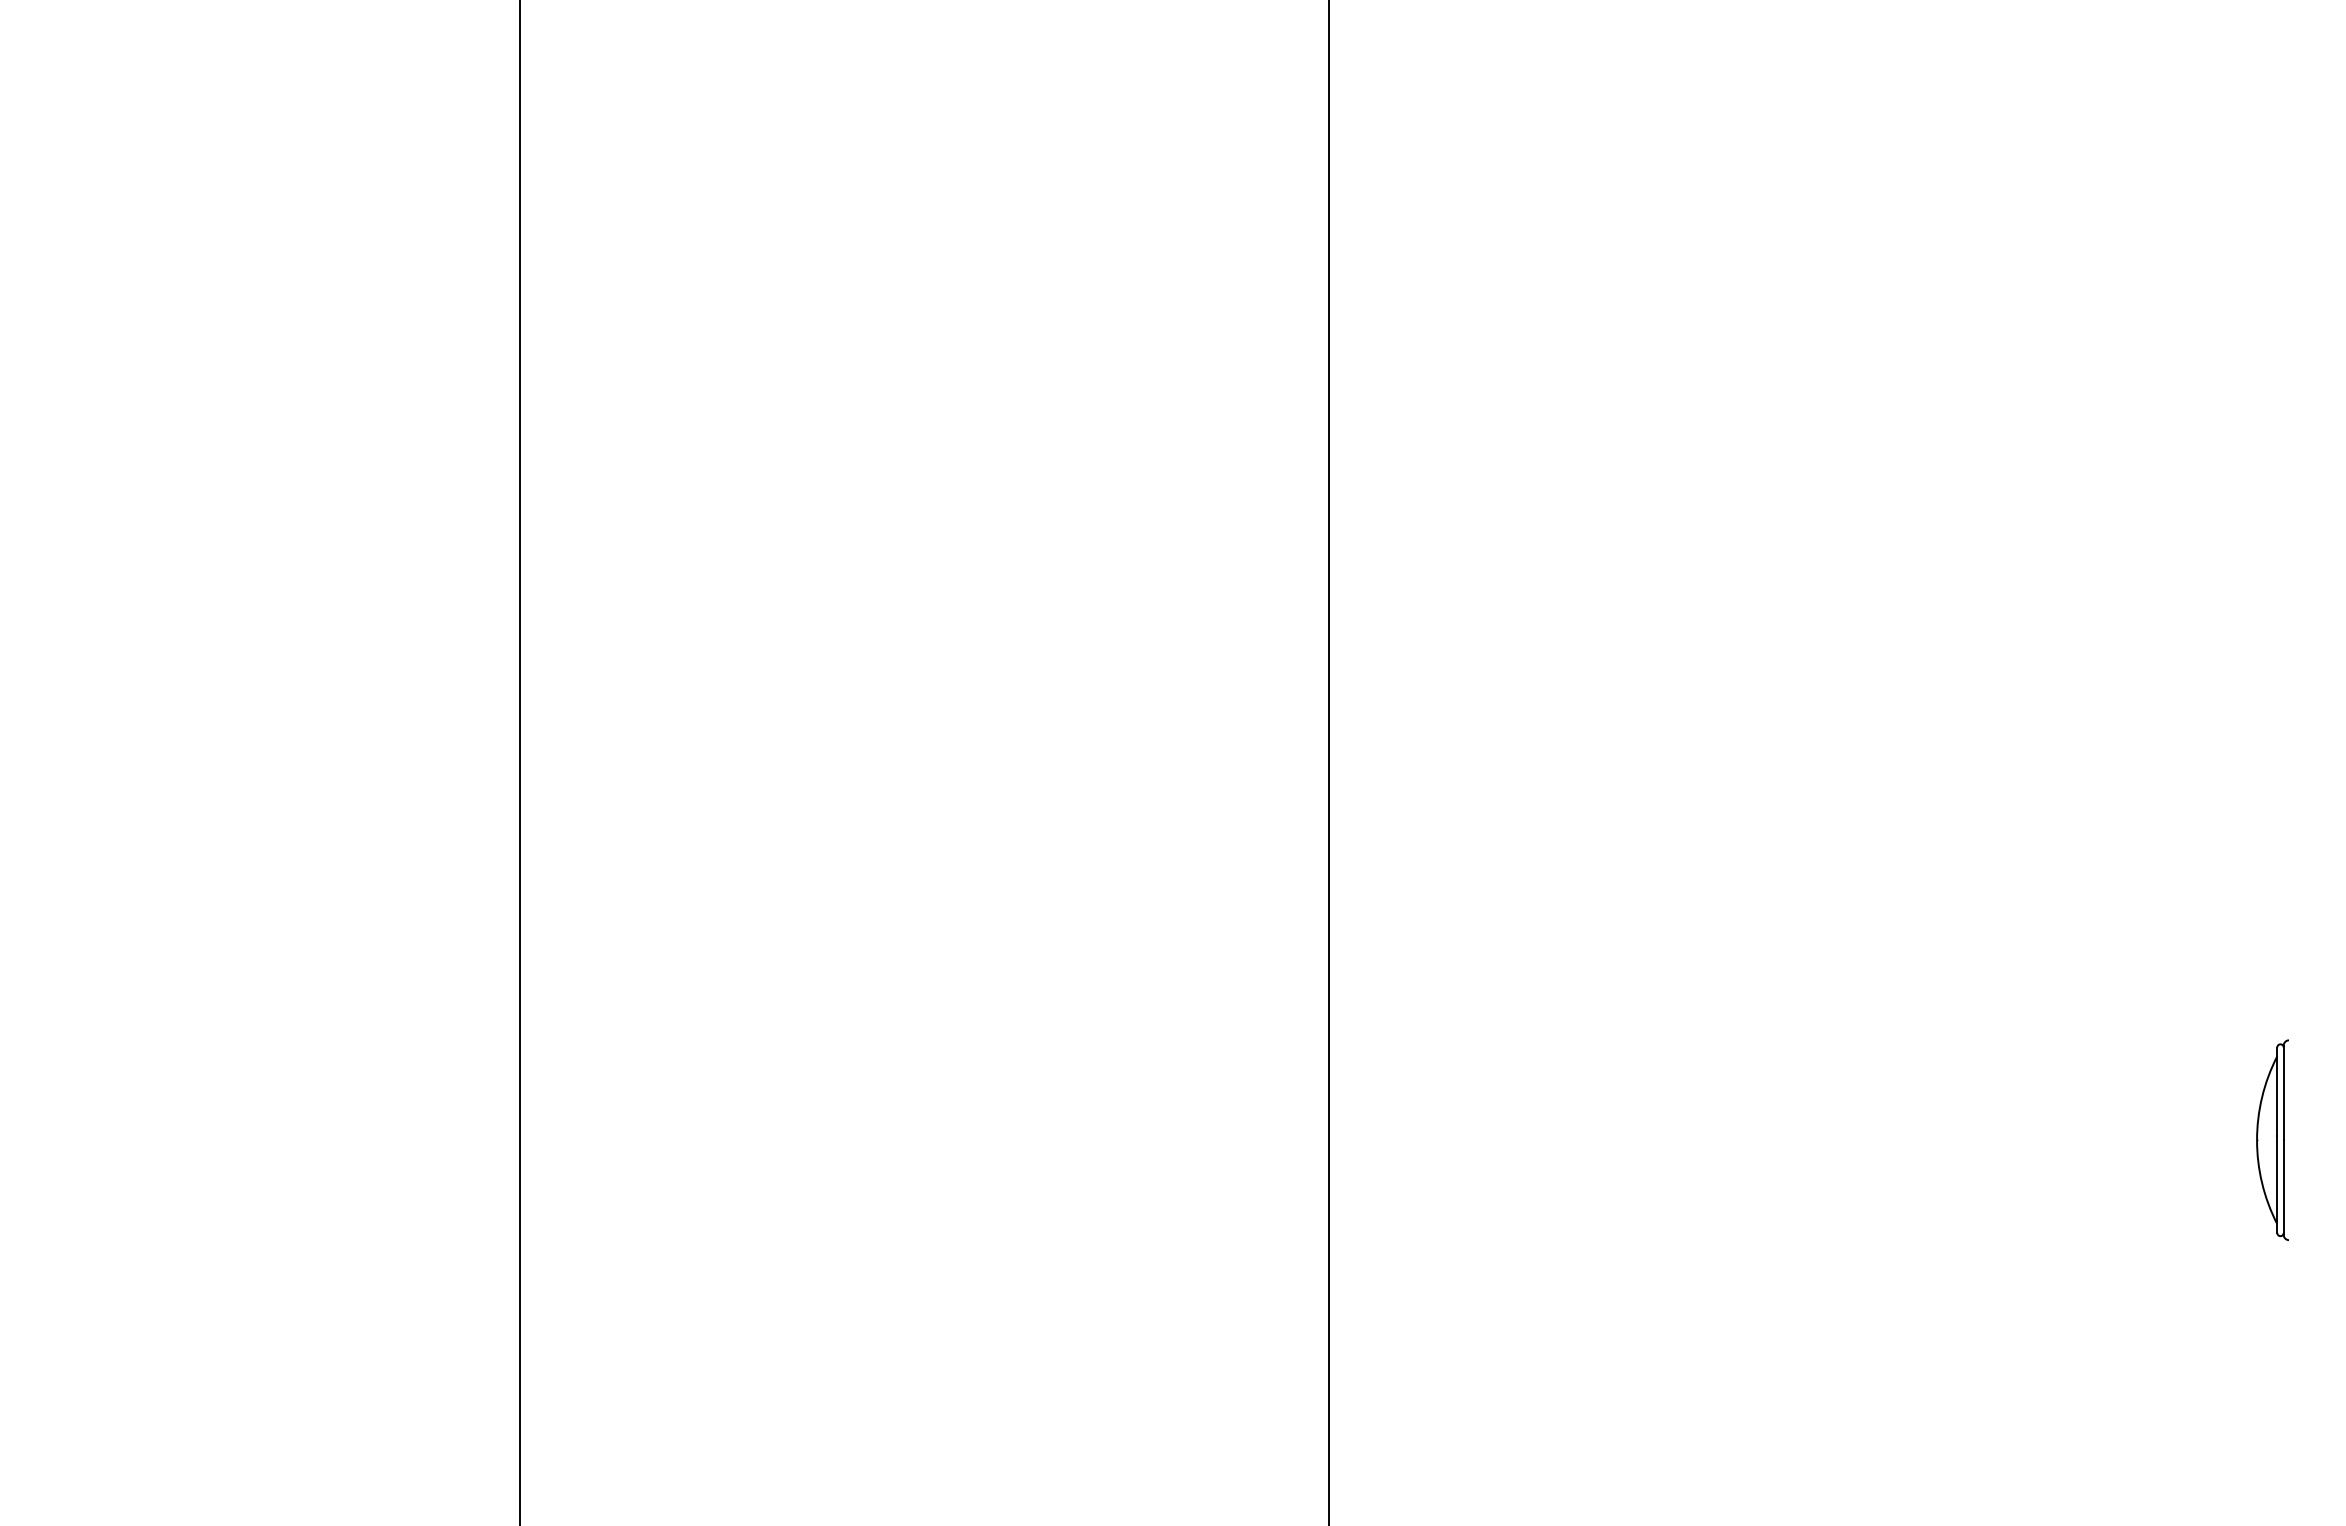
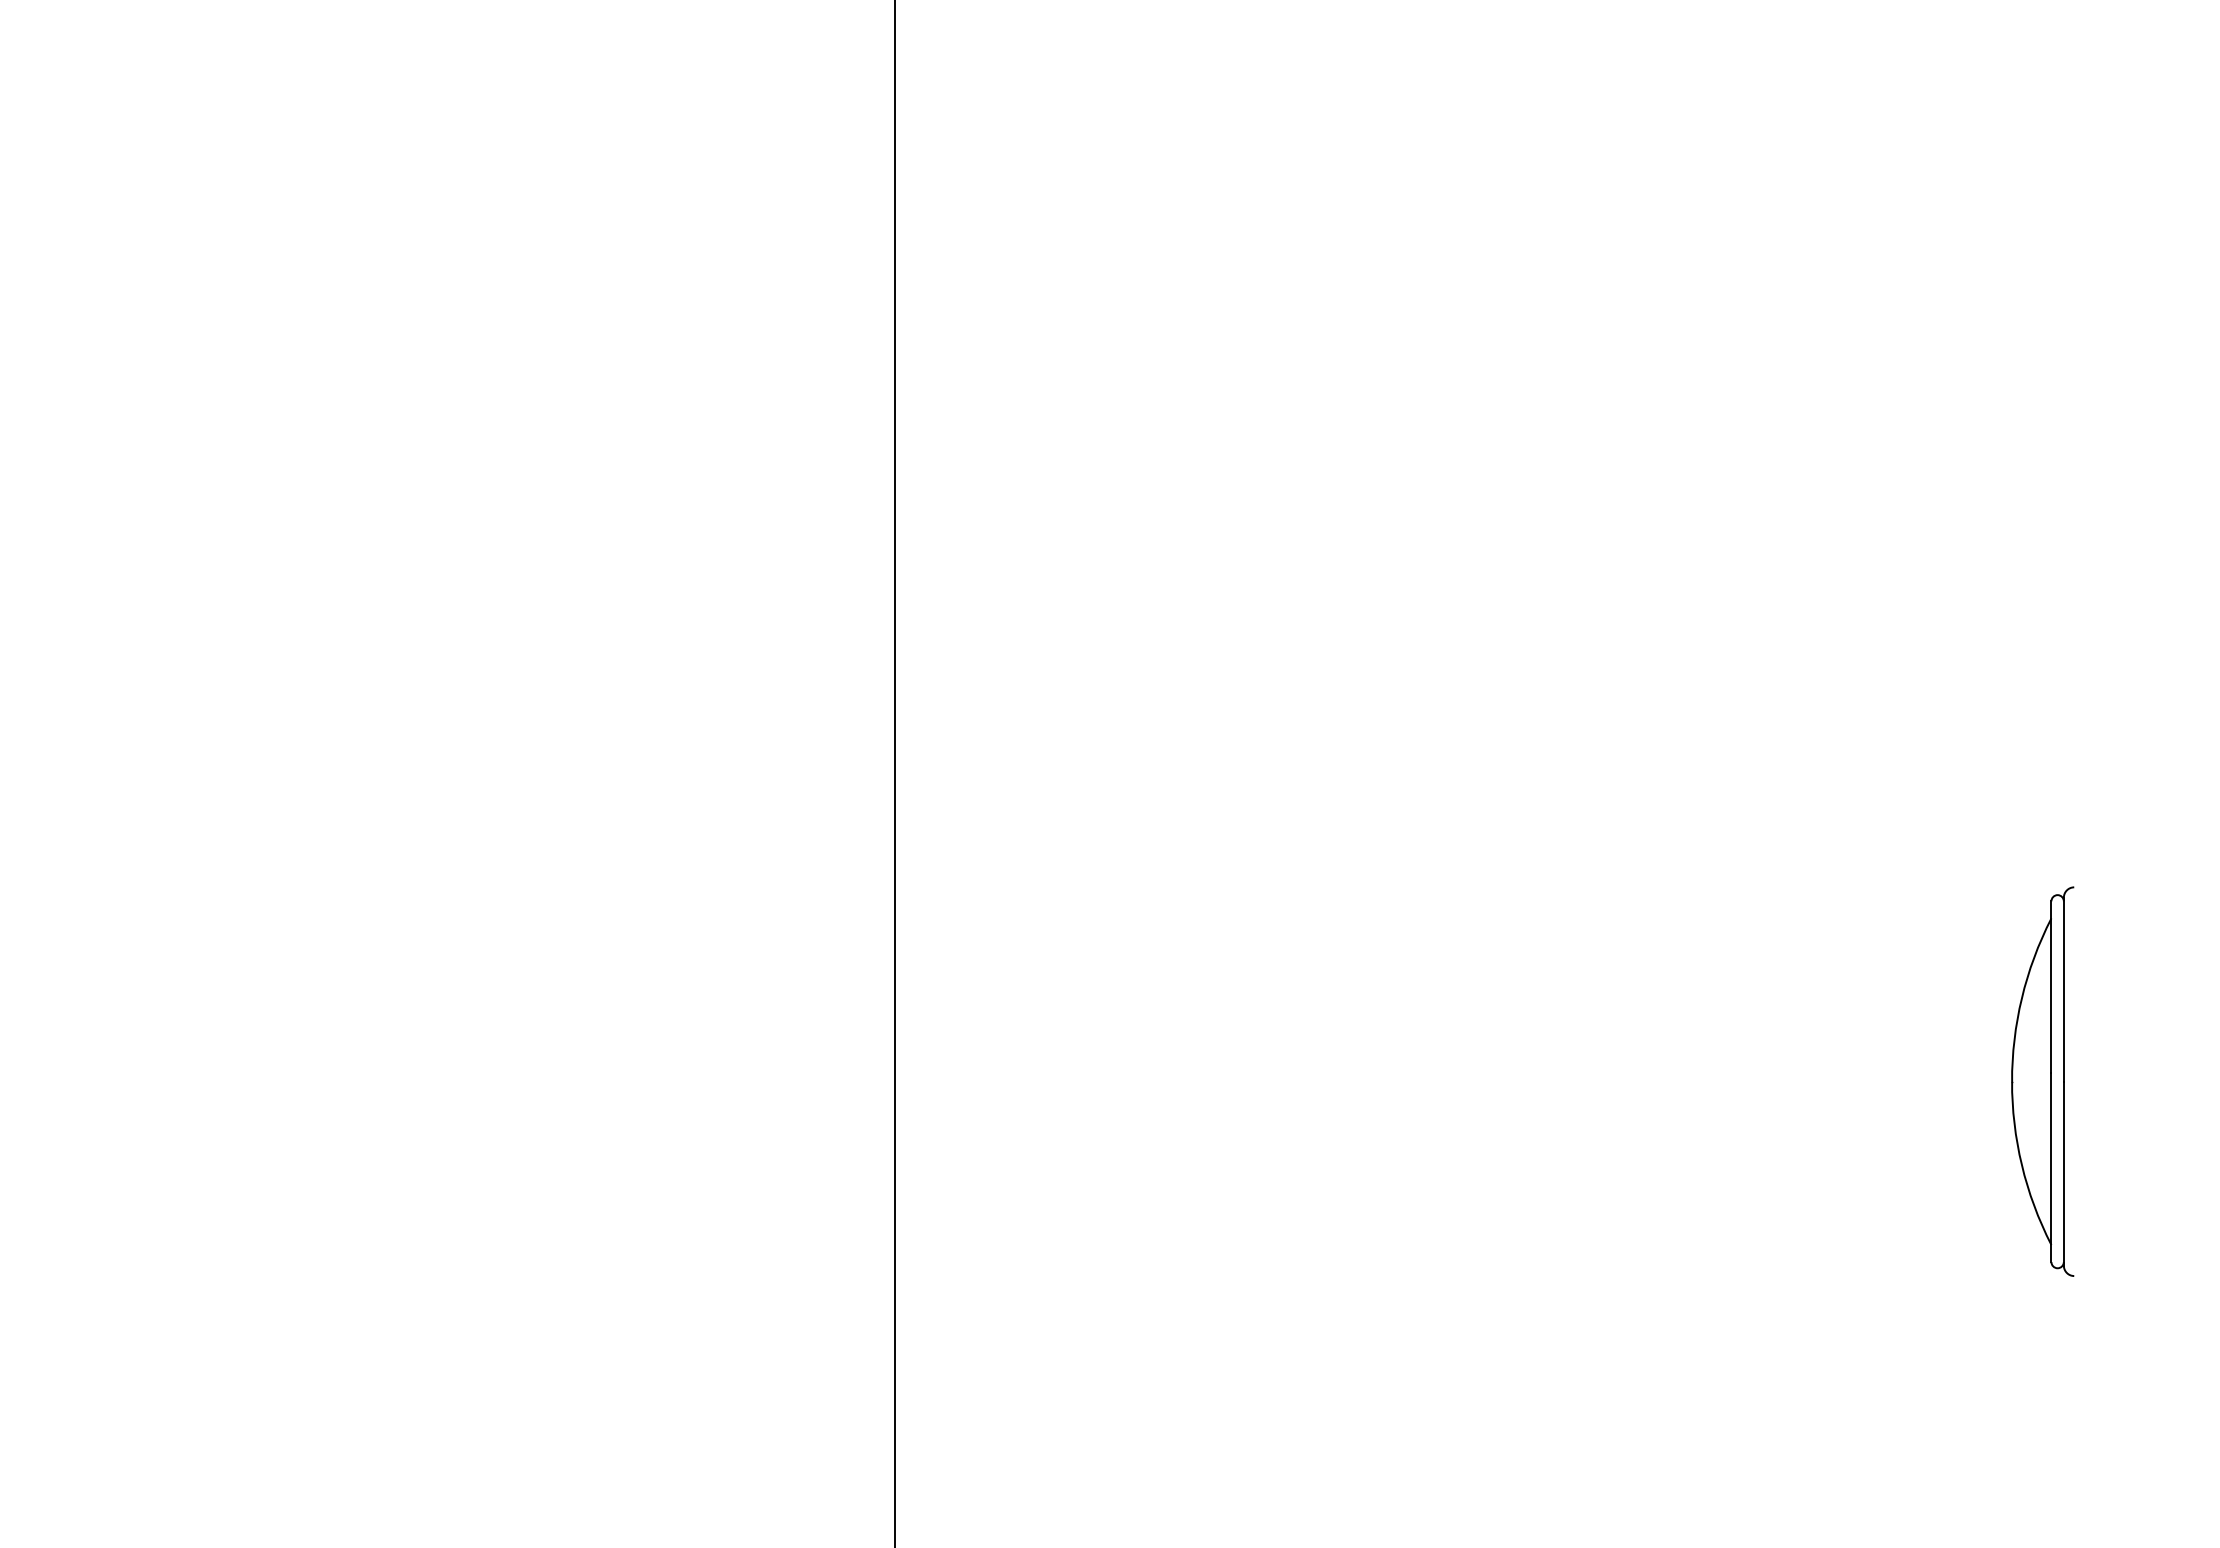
part: (2272, 1139) -> (2042, 1080), size x1.6

